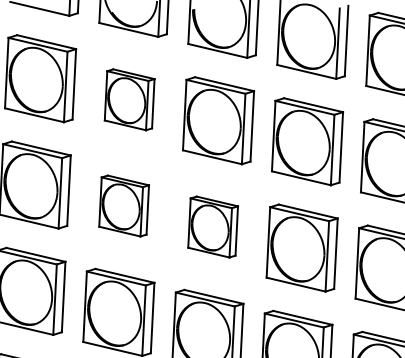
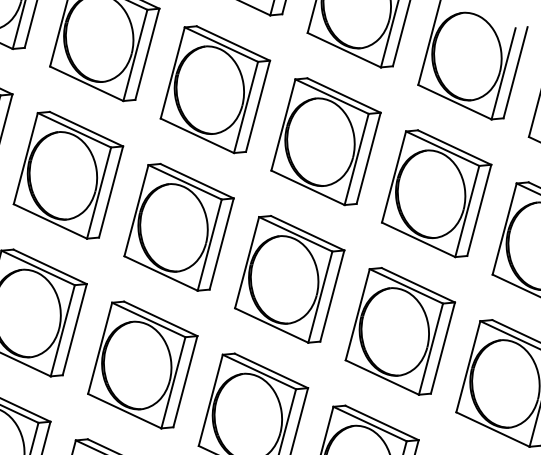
part: (129, 99) -> (215, 89), size x1.43
part: (123, 205) -> (178, 226), size x1.43
part: (212, 226) -> (288, 278), size x1.43

